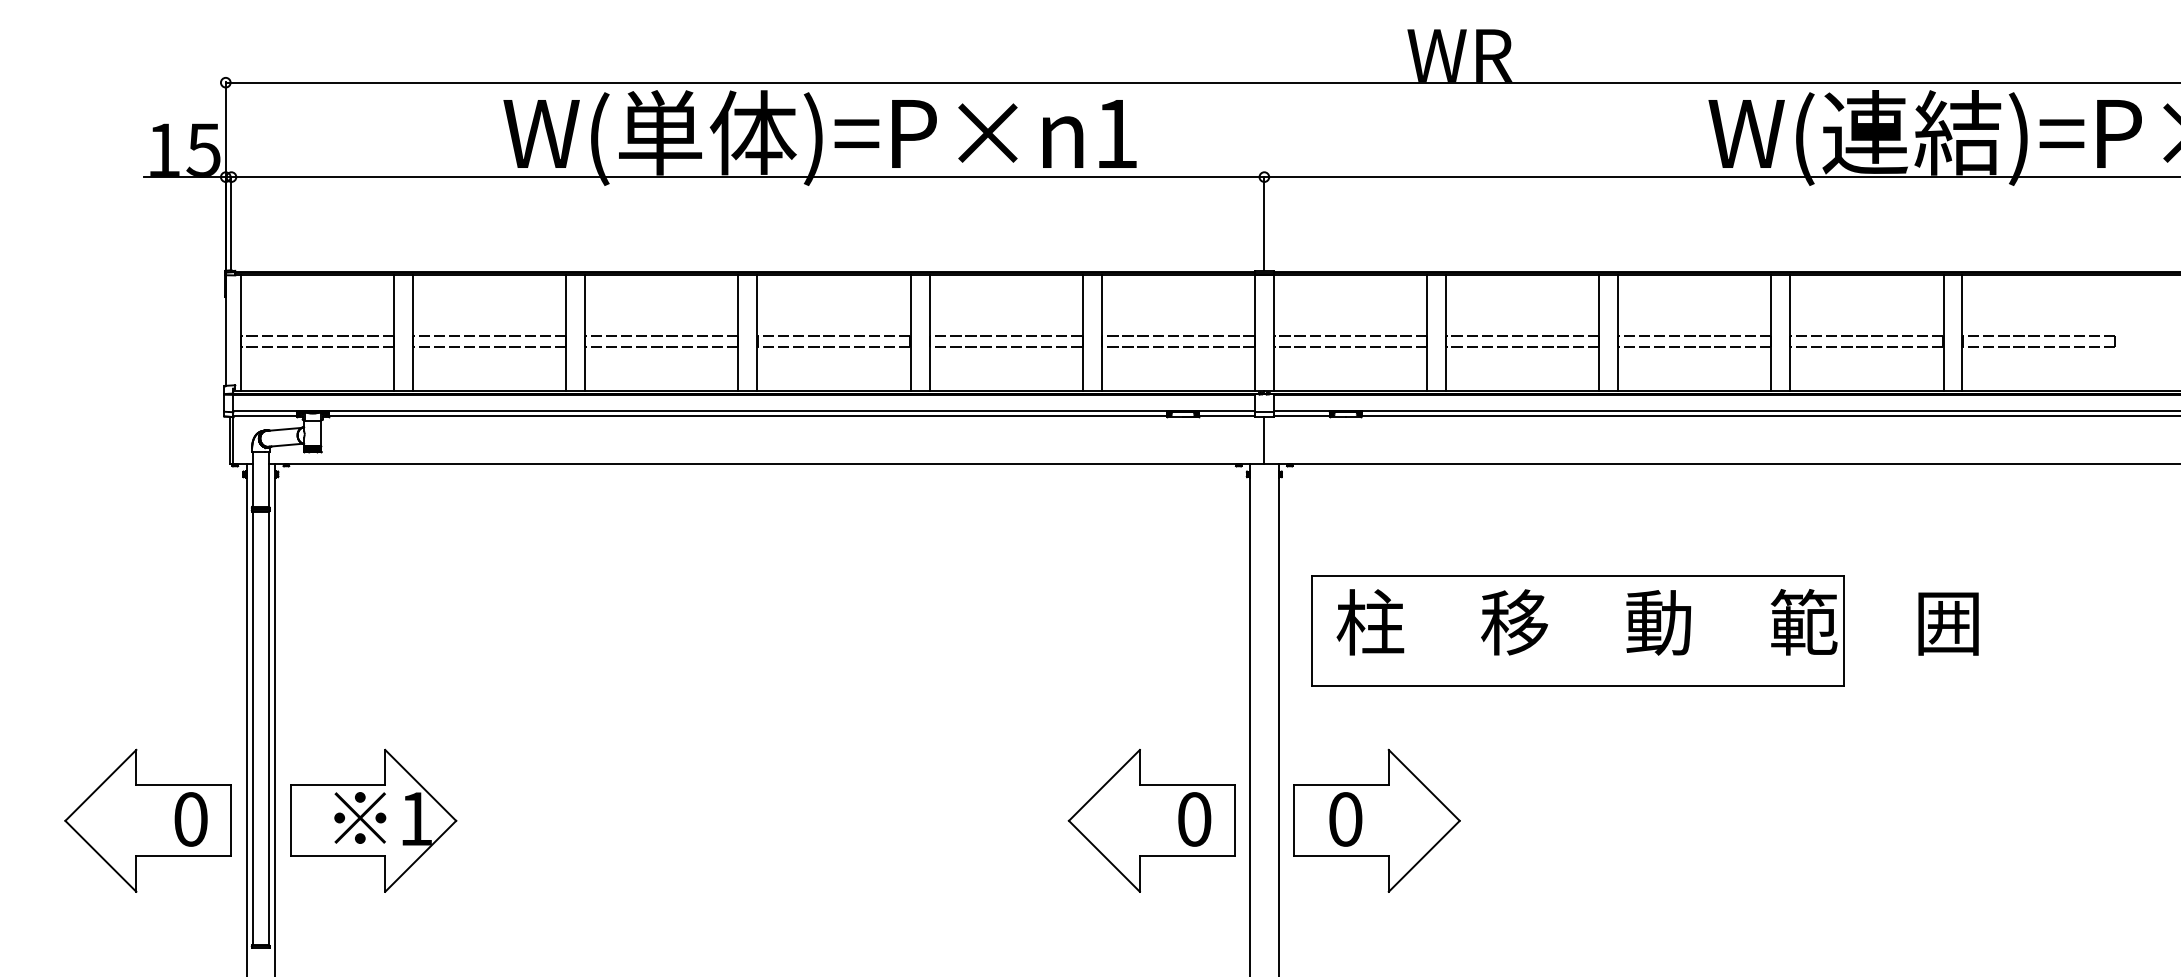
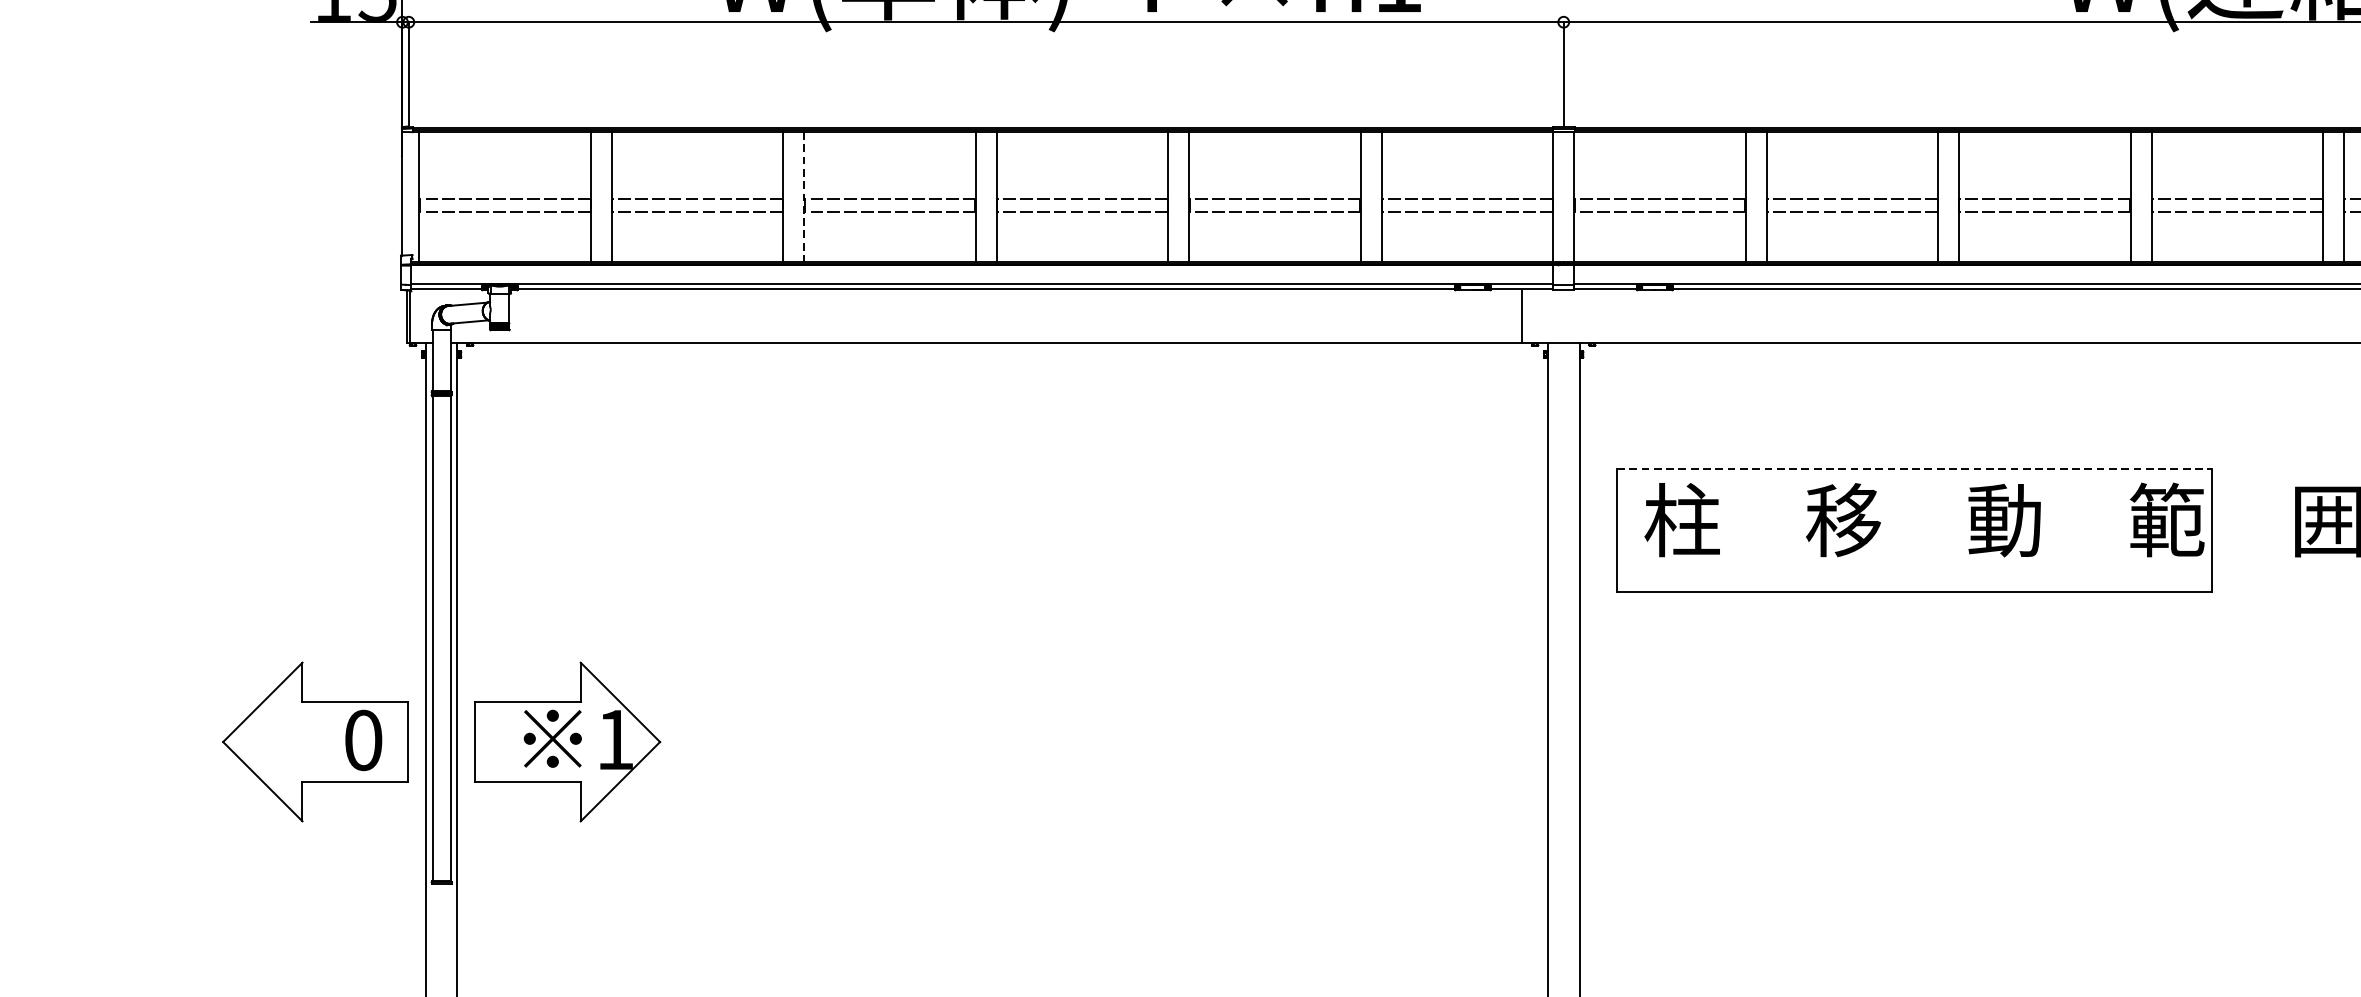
line: (585, 333) -> (804, 197), solid -> dashed
line: (1264, 439) -> (1522, 315), moved
line: (1578, 576) -> (1914, 468), solid -> dashed
part: (1151, 820) -> (1437, 741), removed
part: (1376, 820) -> (1689, 741), removed

